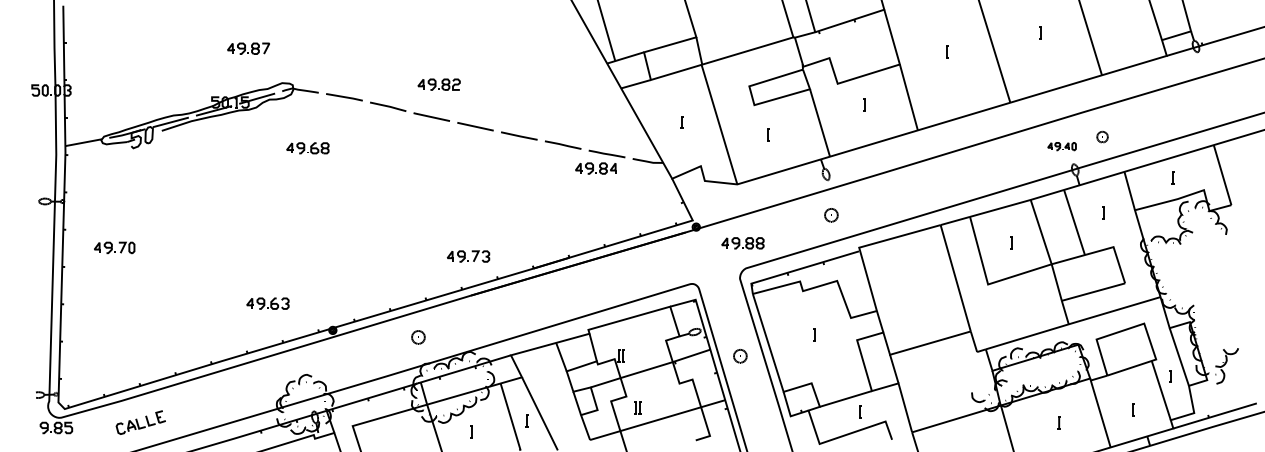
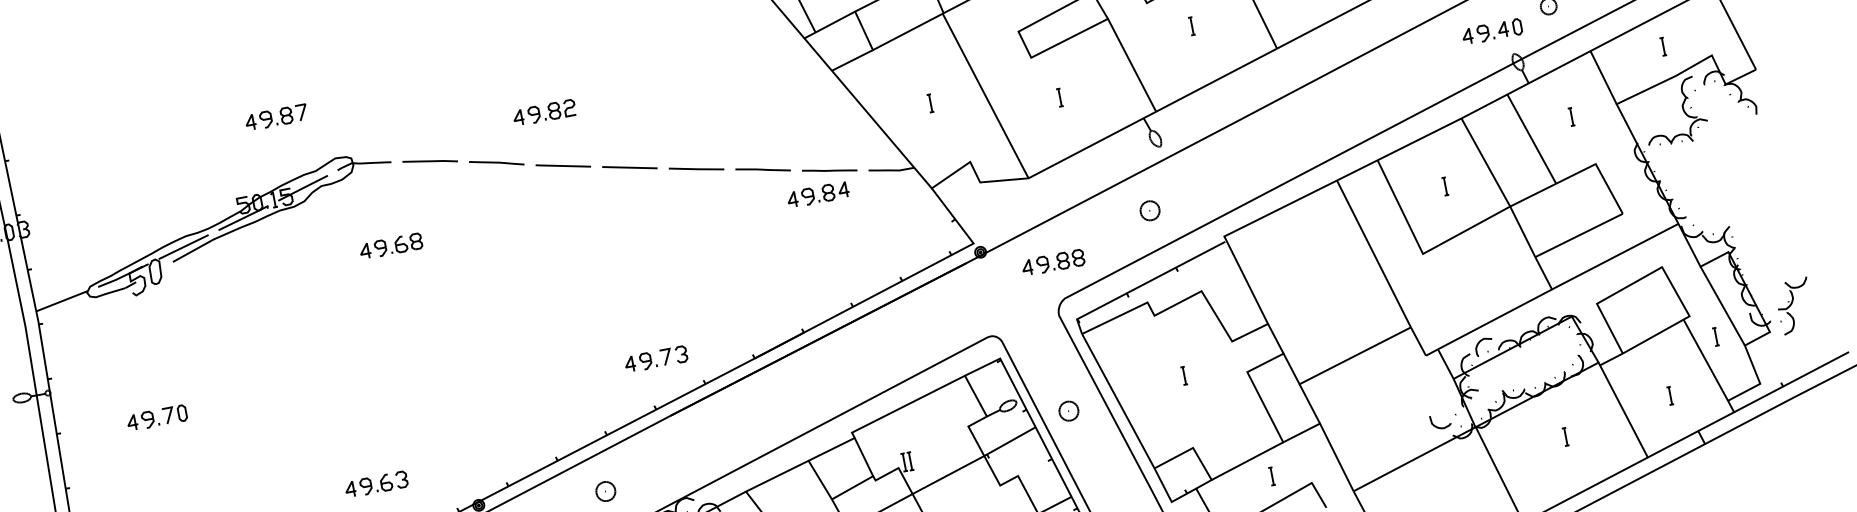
part: (438, 84) -> (543, 112), moved
part: (1061, 146) -> (1491, 31), size x1.43
part: (831, 215) -> (1150, 211), moved
part: (114, 247) -> (156, 417), moved
part: (740, 356) -> (1069, 411), moved

